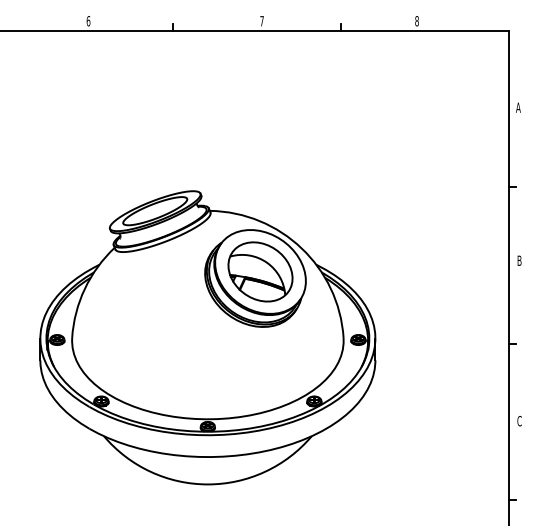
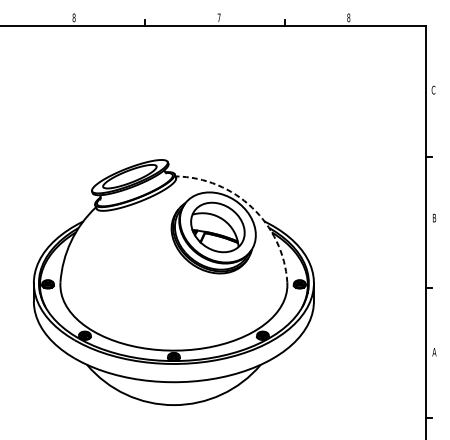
text: (88, 21) -> (74, 18), 6 -> 8
text: (518, 107) -> (433, 90), A -> C
arc: (301, 248) -> (252, 207), solid -> dashed
text: (519, 421) -> (434, 352), C -> A

